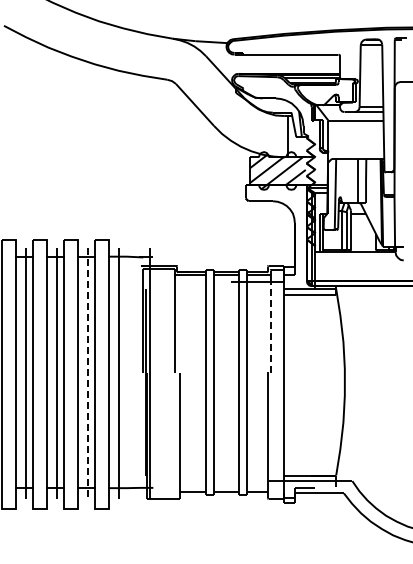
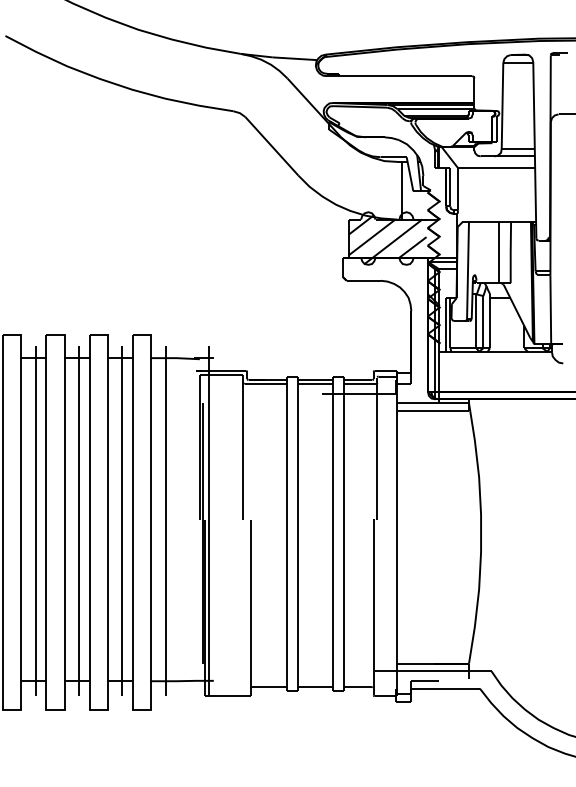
line: (270, 325) -> (377, 454), dashed -> solid
line: (87, 373) -> (121, 521), dashed -> solid

